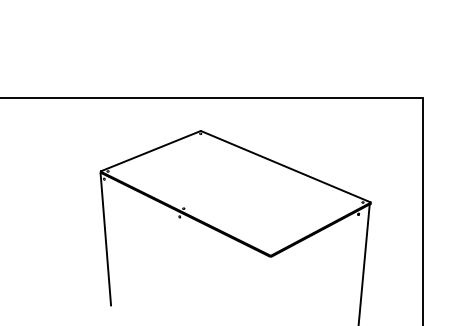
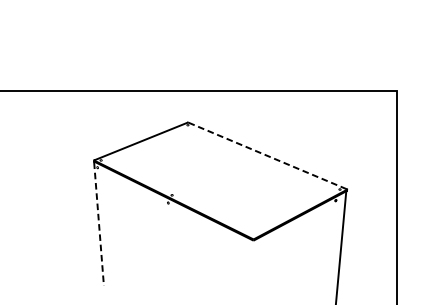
line: (285, 166) -> (267, 155), solid -> dashed
line: (105, 240) -> (98, 225), solid -> dashed

